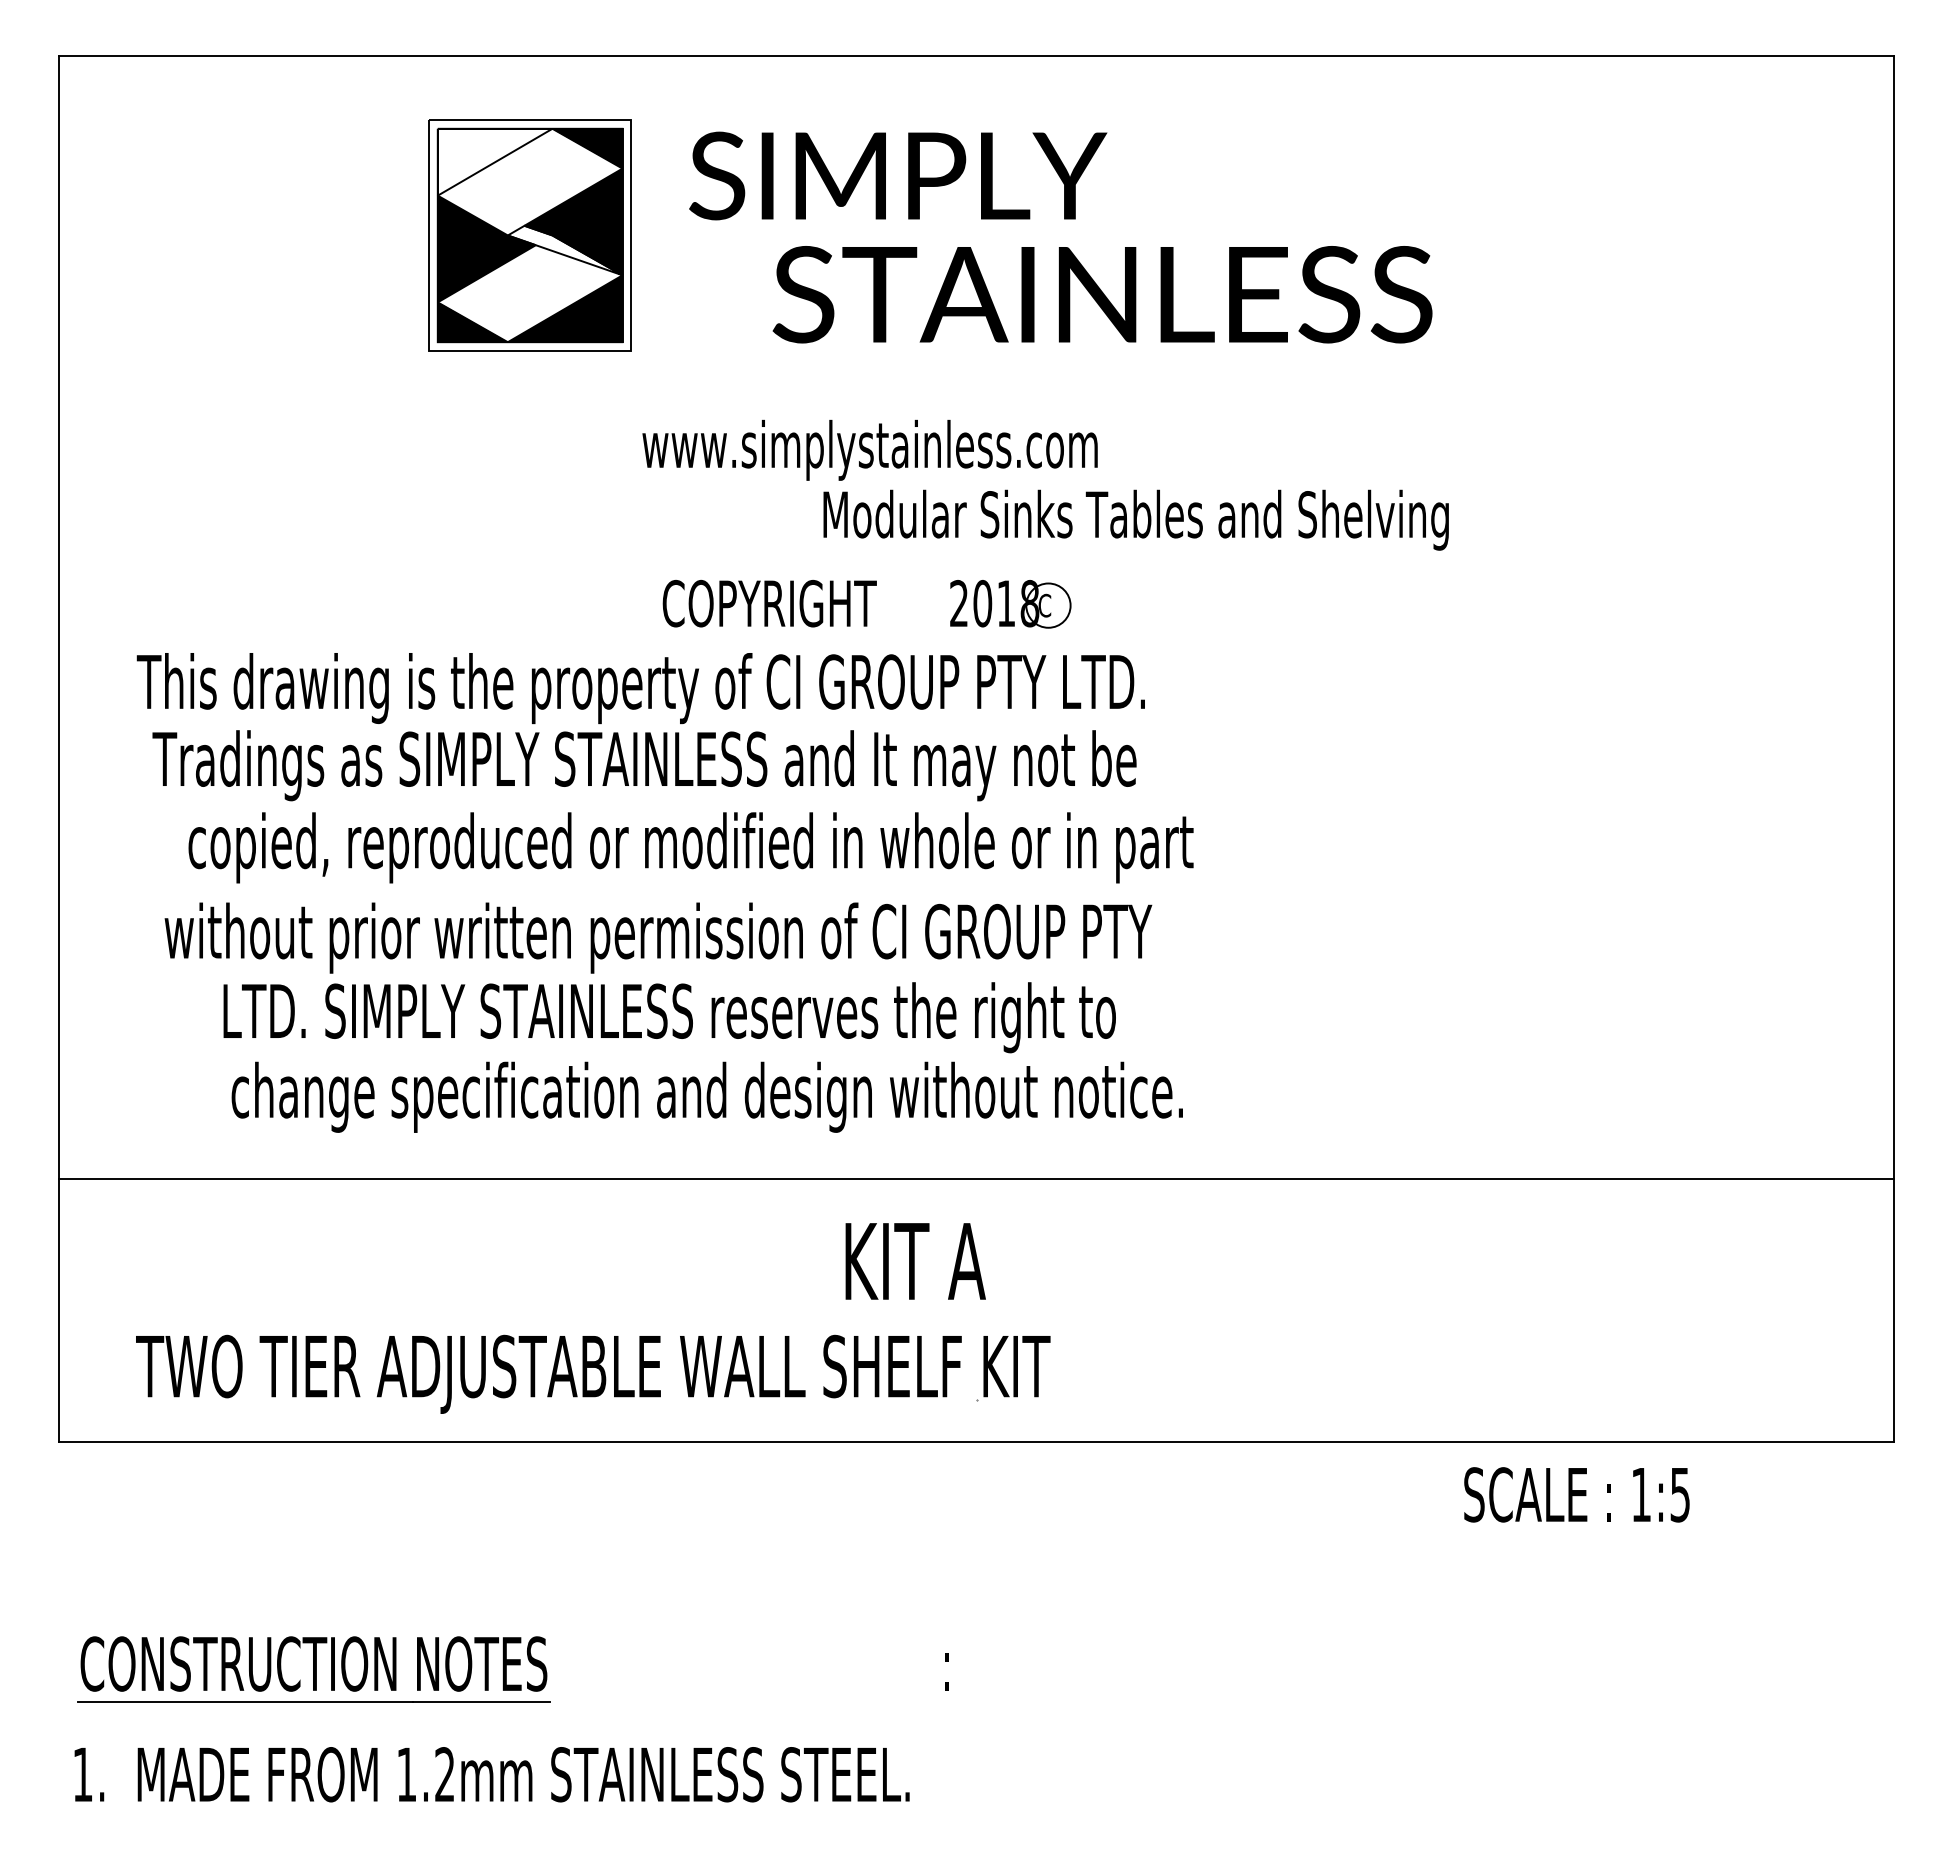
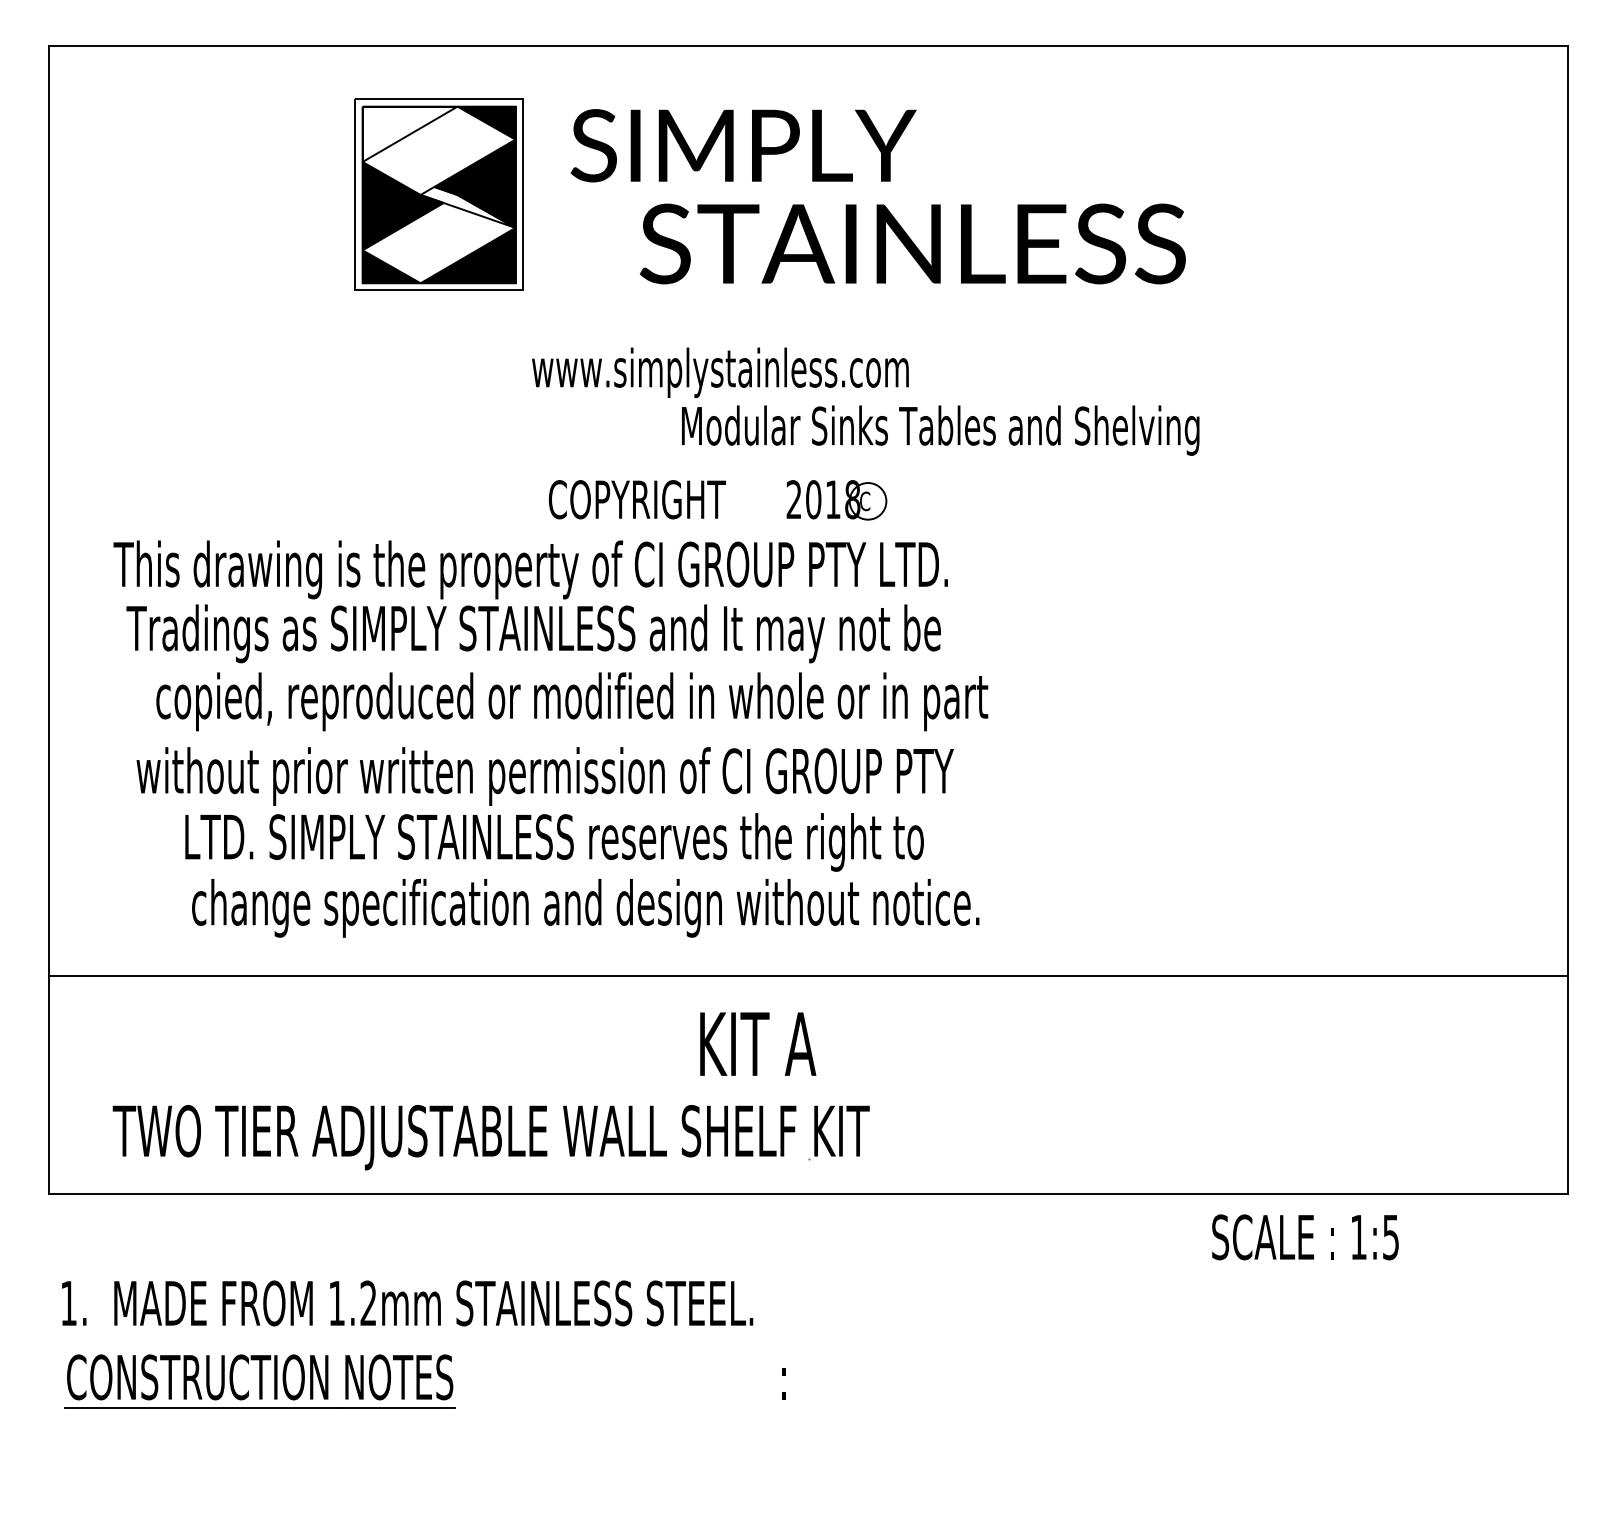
text: (491, 1774) -> (407, 1303), moved

